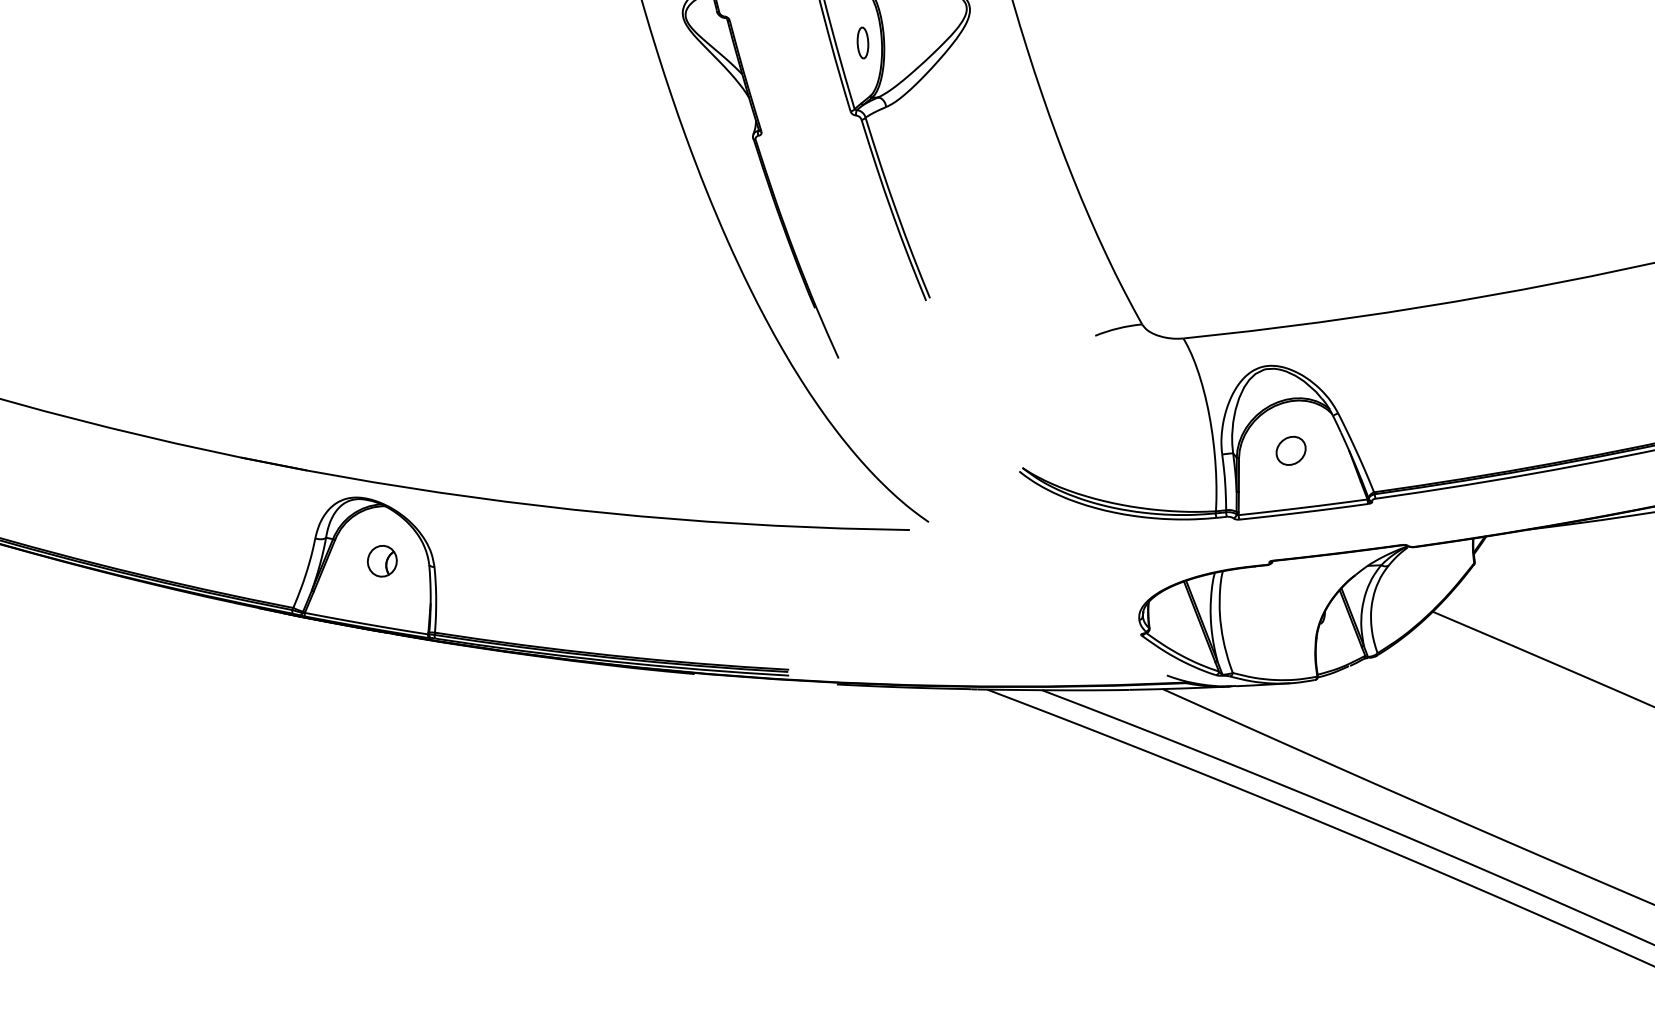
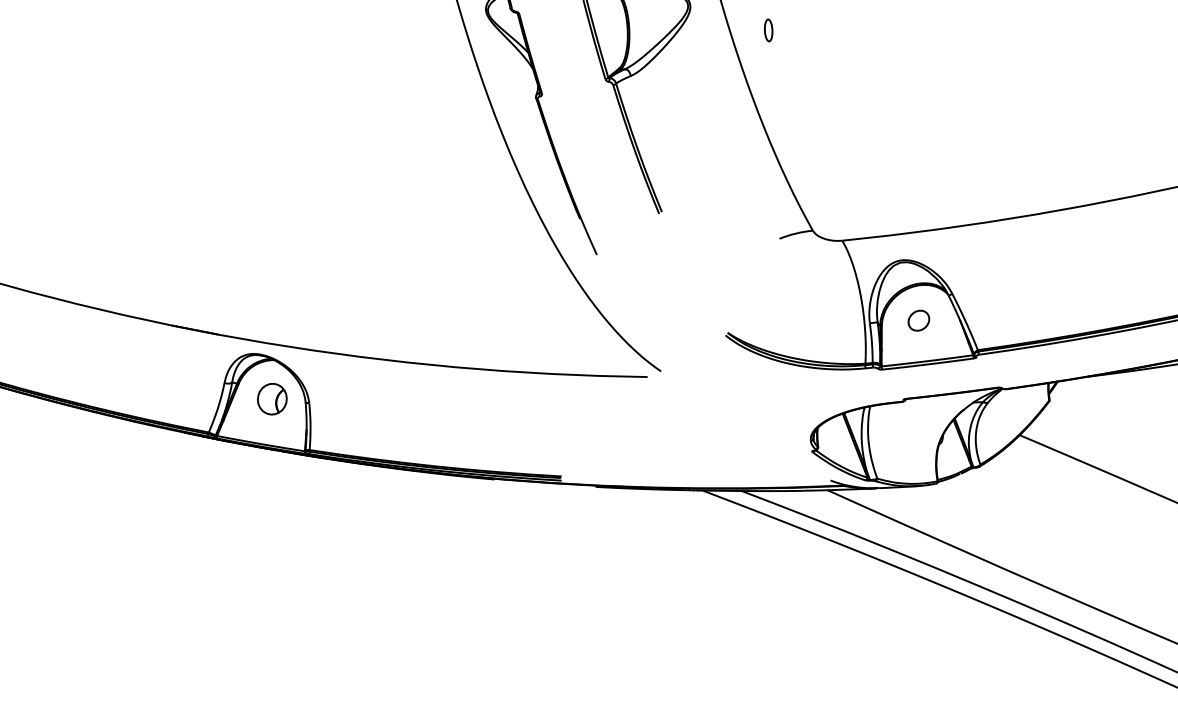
part: (862, 42) -> (768, 30), moved
part: (381, 561) -> (271, 399), size x1.4

